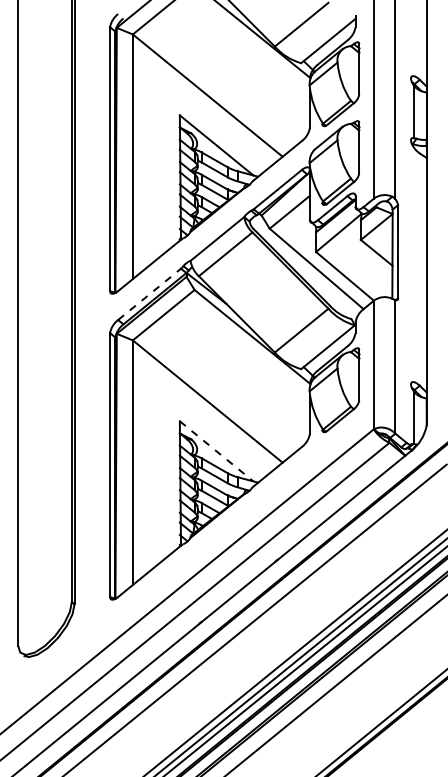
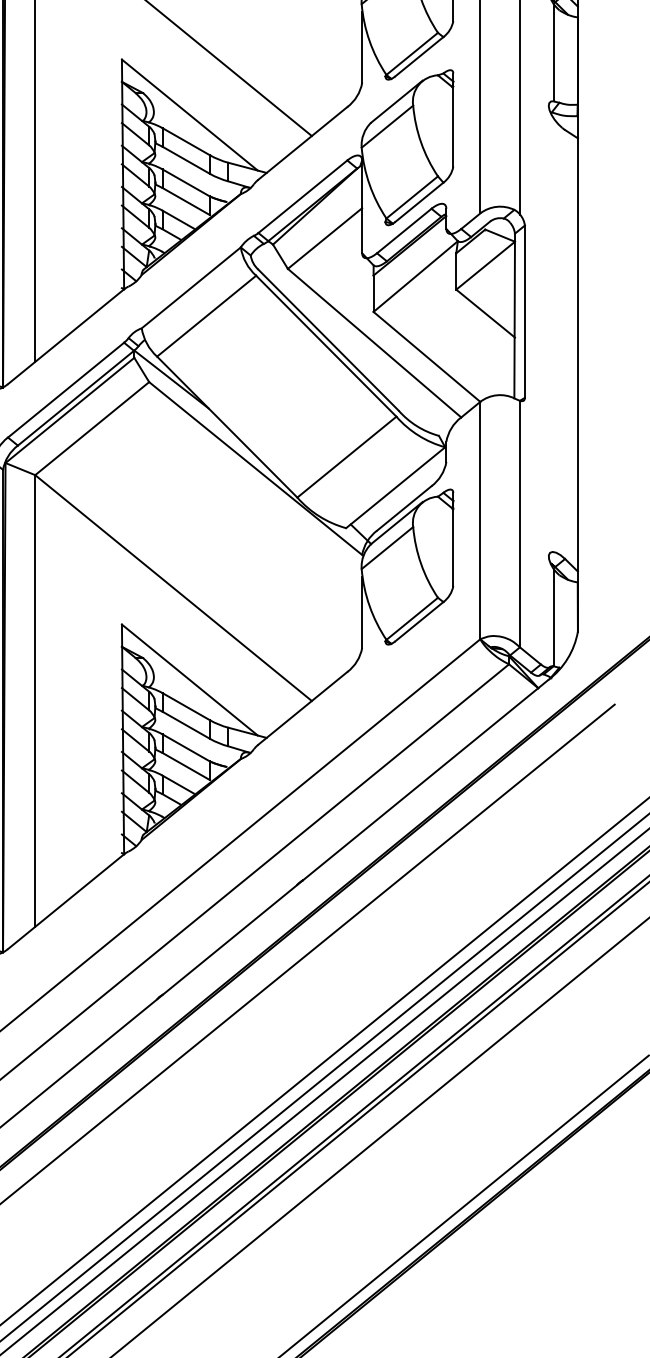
line: (149, 294) -> (65, 390), dashed -> solid
line: (217, 451) -> (191, 680), dashed -> solid

